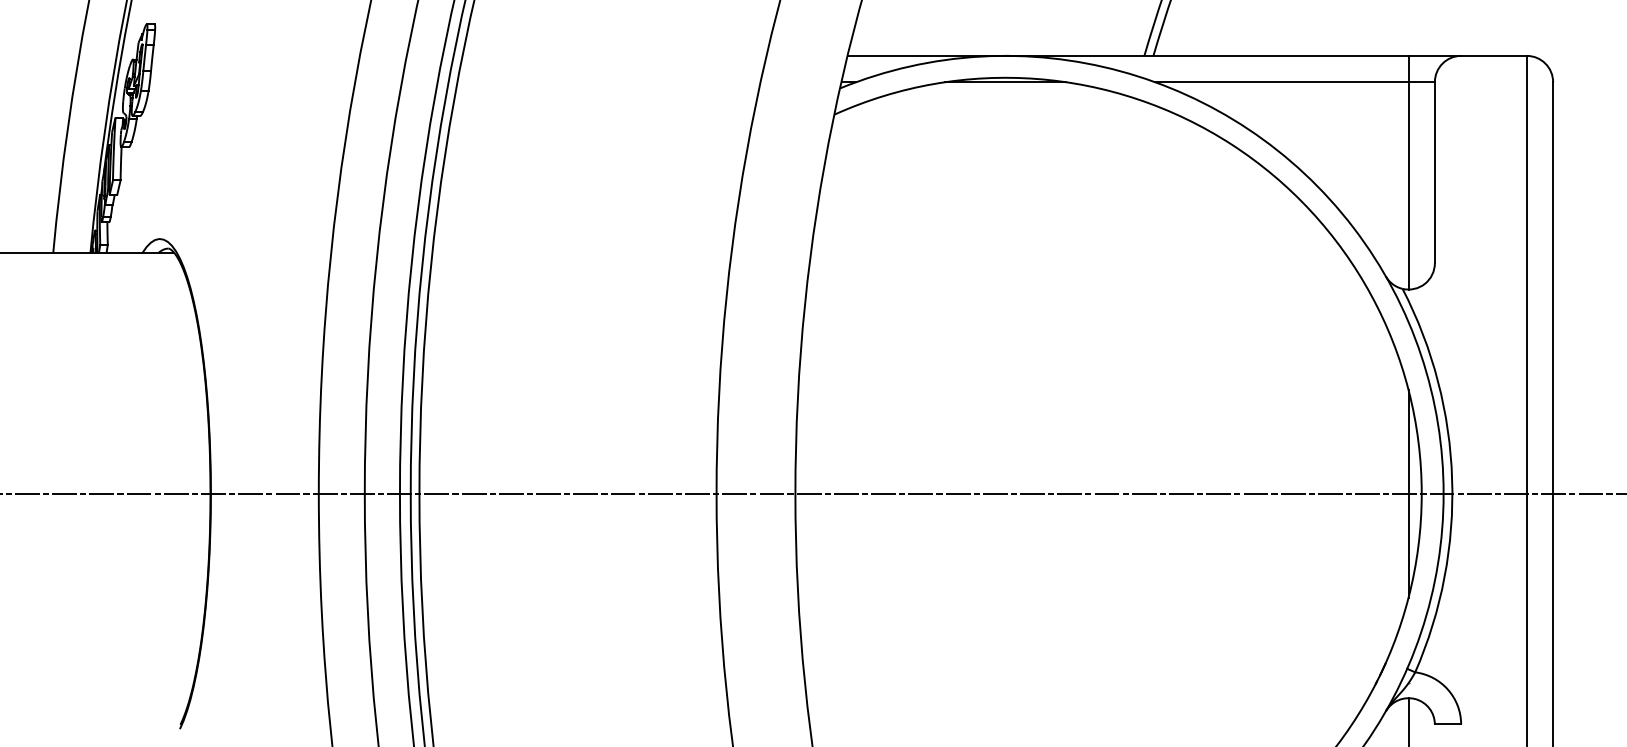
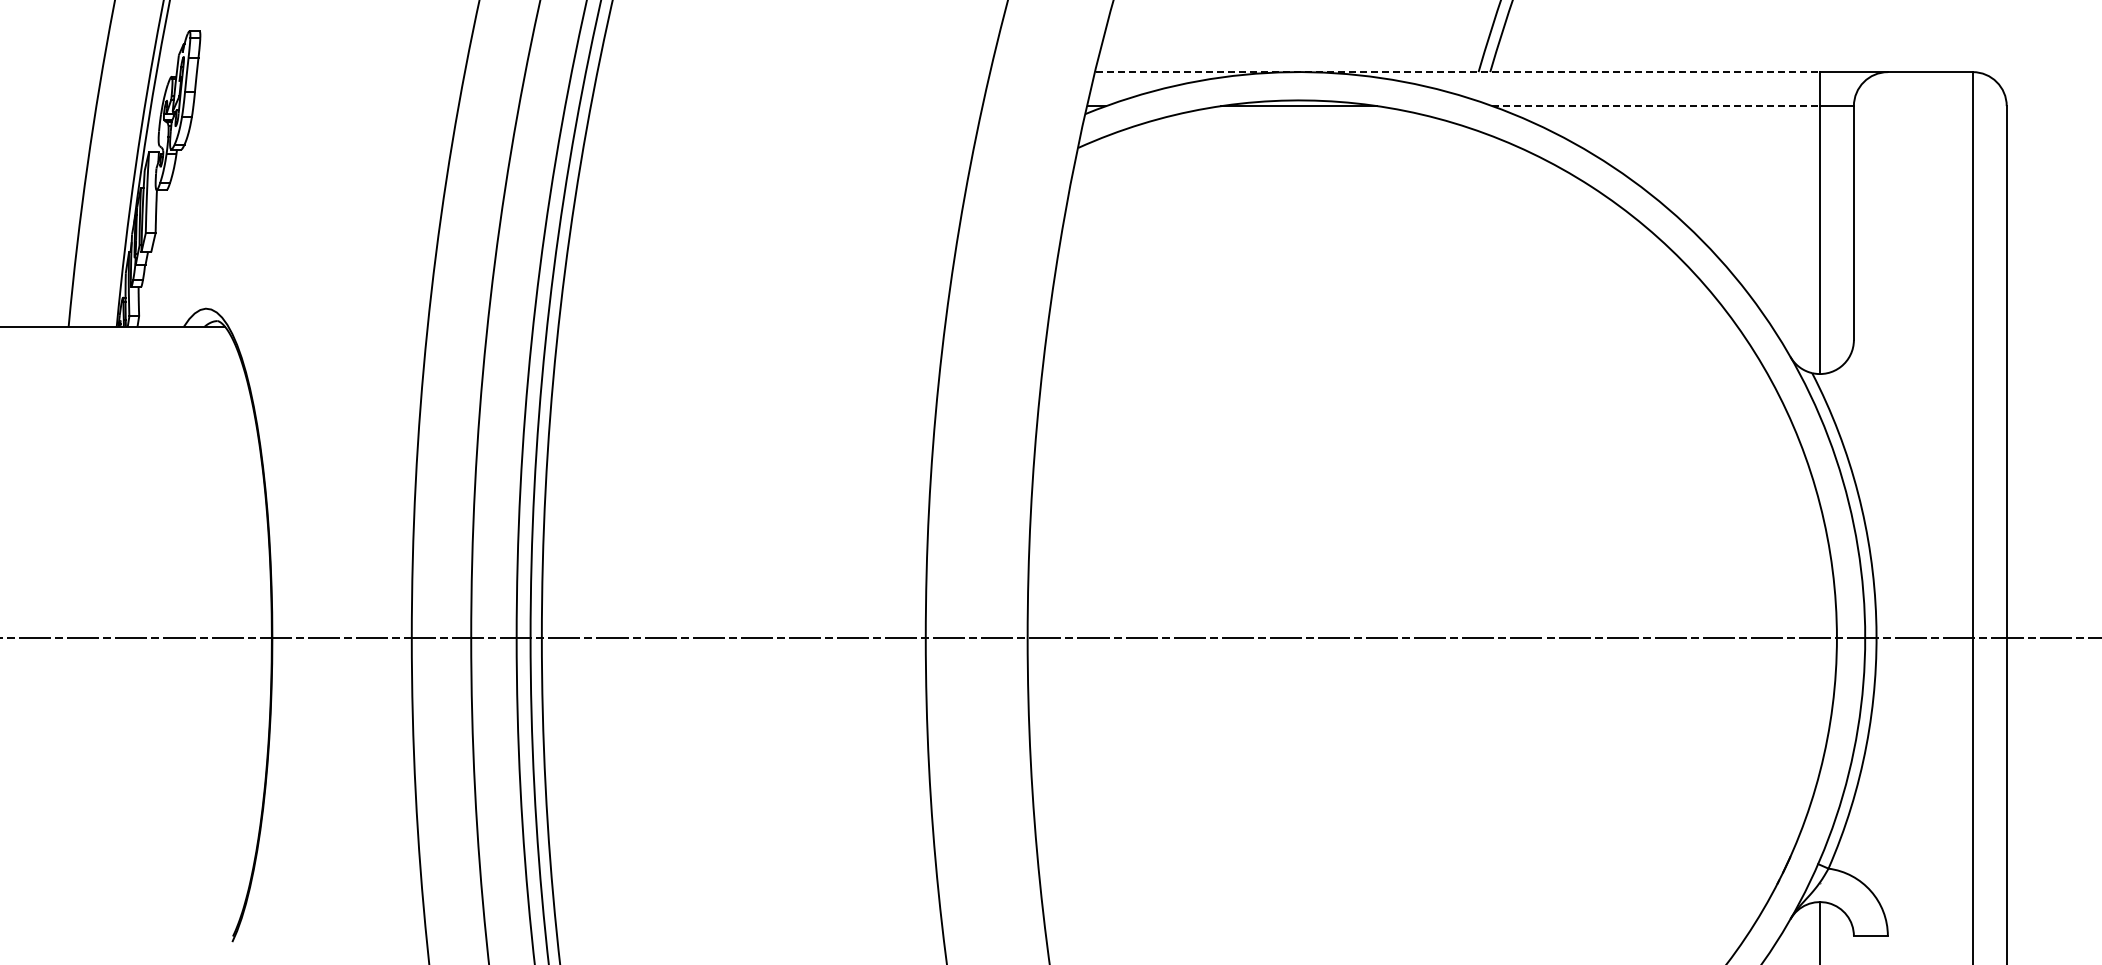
line: (1128, 56) -> (1458, 72), solid -> dashed
line: (1282, 82) -> (1656, 106), solid -> dashed
line: (1408, 494) -> (1819, 638), removed

